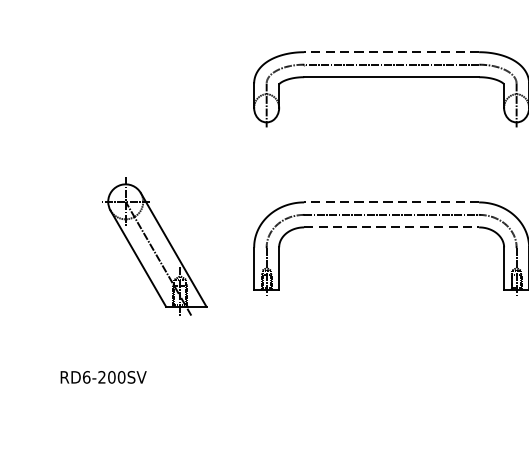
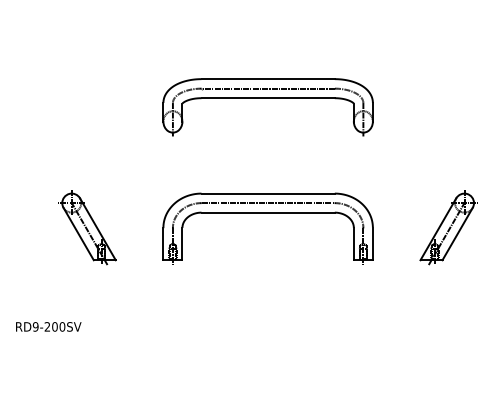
line: (392, 52) -> (268, 79), dashed -> solid
line: (392, 202) -> (268, 193), dashed -> solid
line: (392, 227) -> (268, 212), dashed -> solid
part: (154, 246) -> (87, 227), size x0.71
text: (86, 376) -> (35, 326), RD6-200SV -> RD9-200SV

